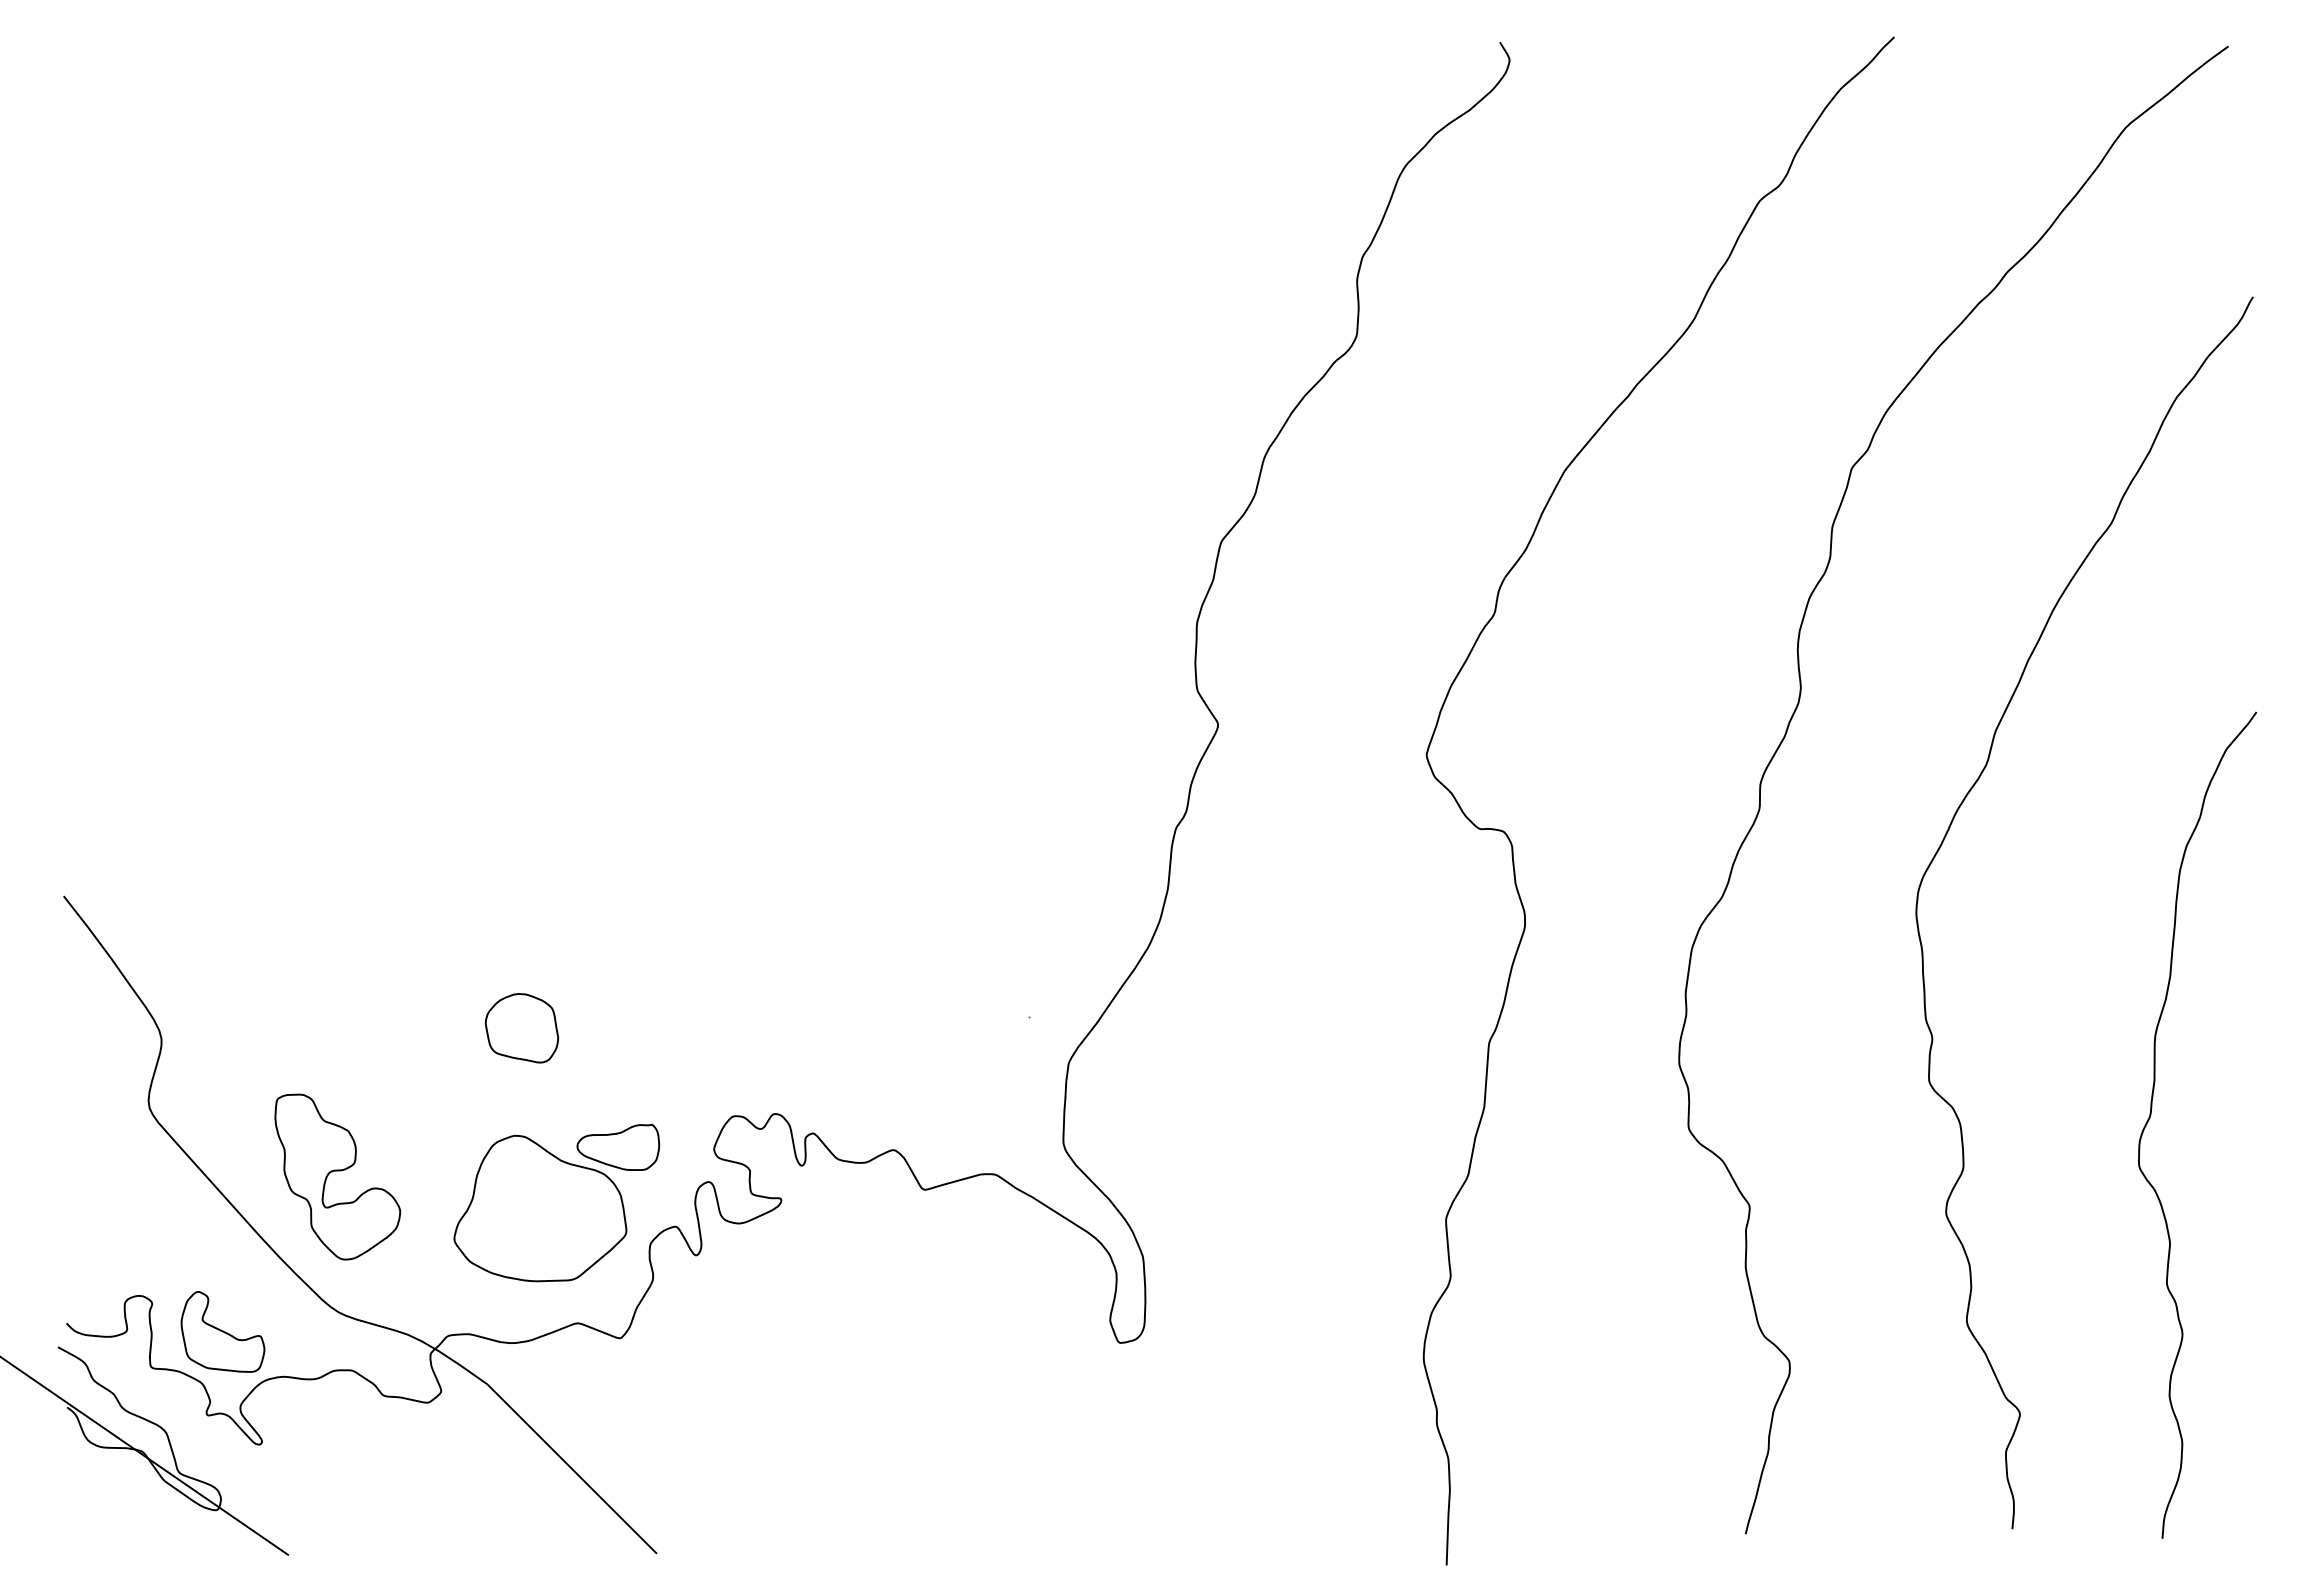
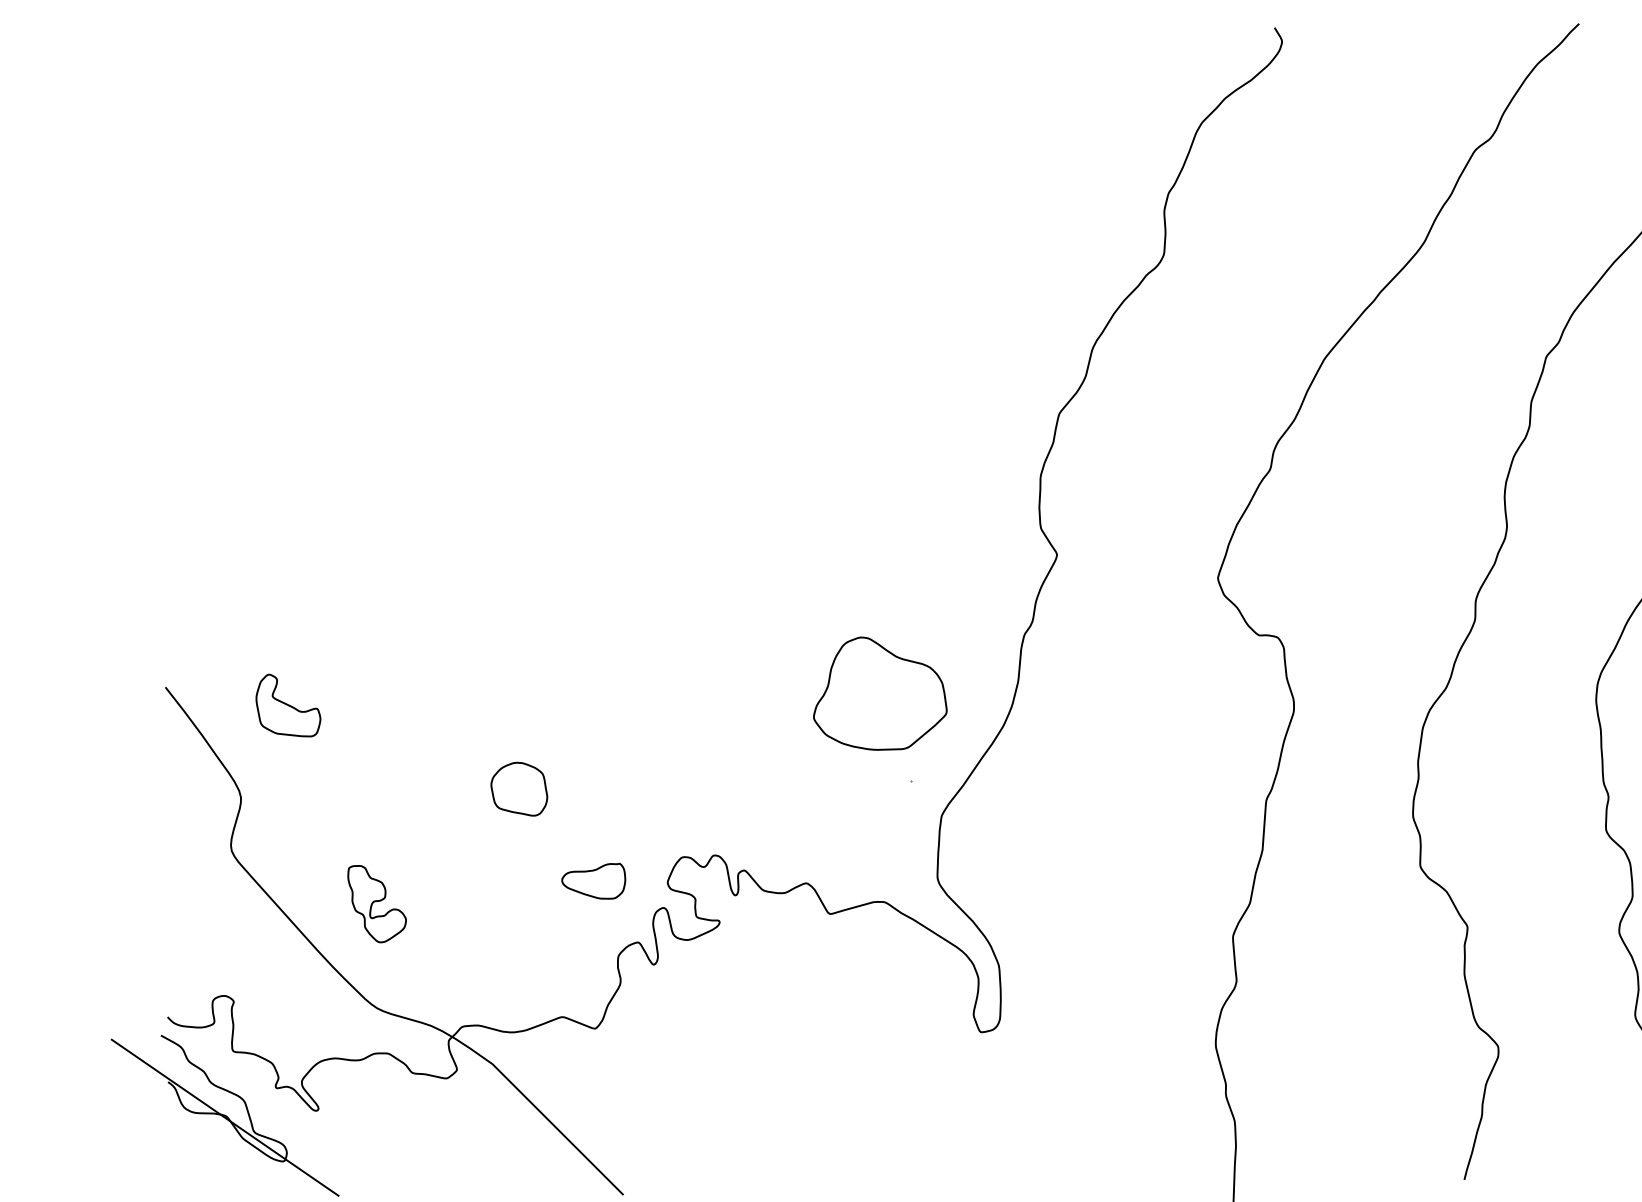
part: (337, 1176) -> (376, 903), size x0.6
part: (540, 1208) -> (880, 693), moved
part: (222, 1331) -> (288, 705), moved

